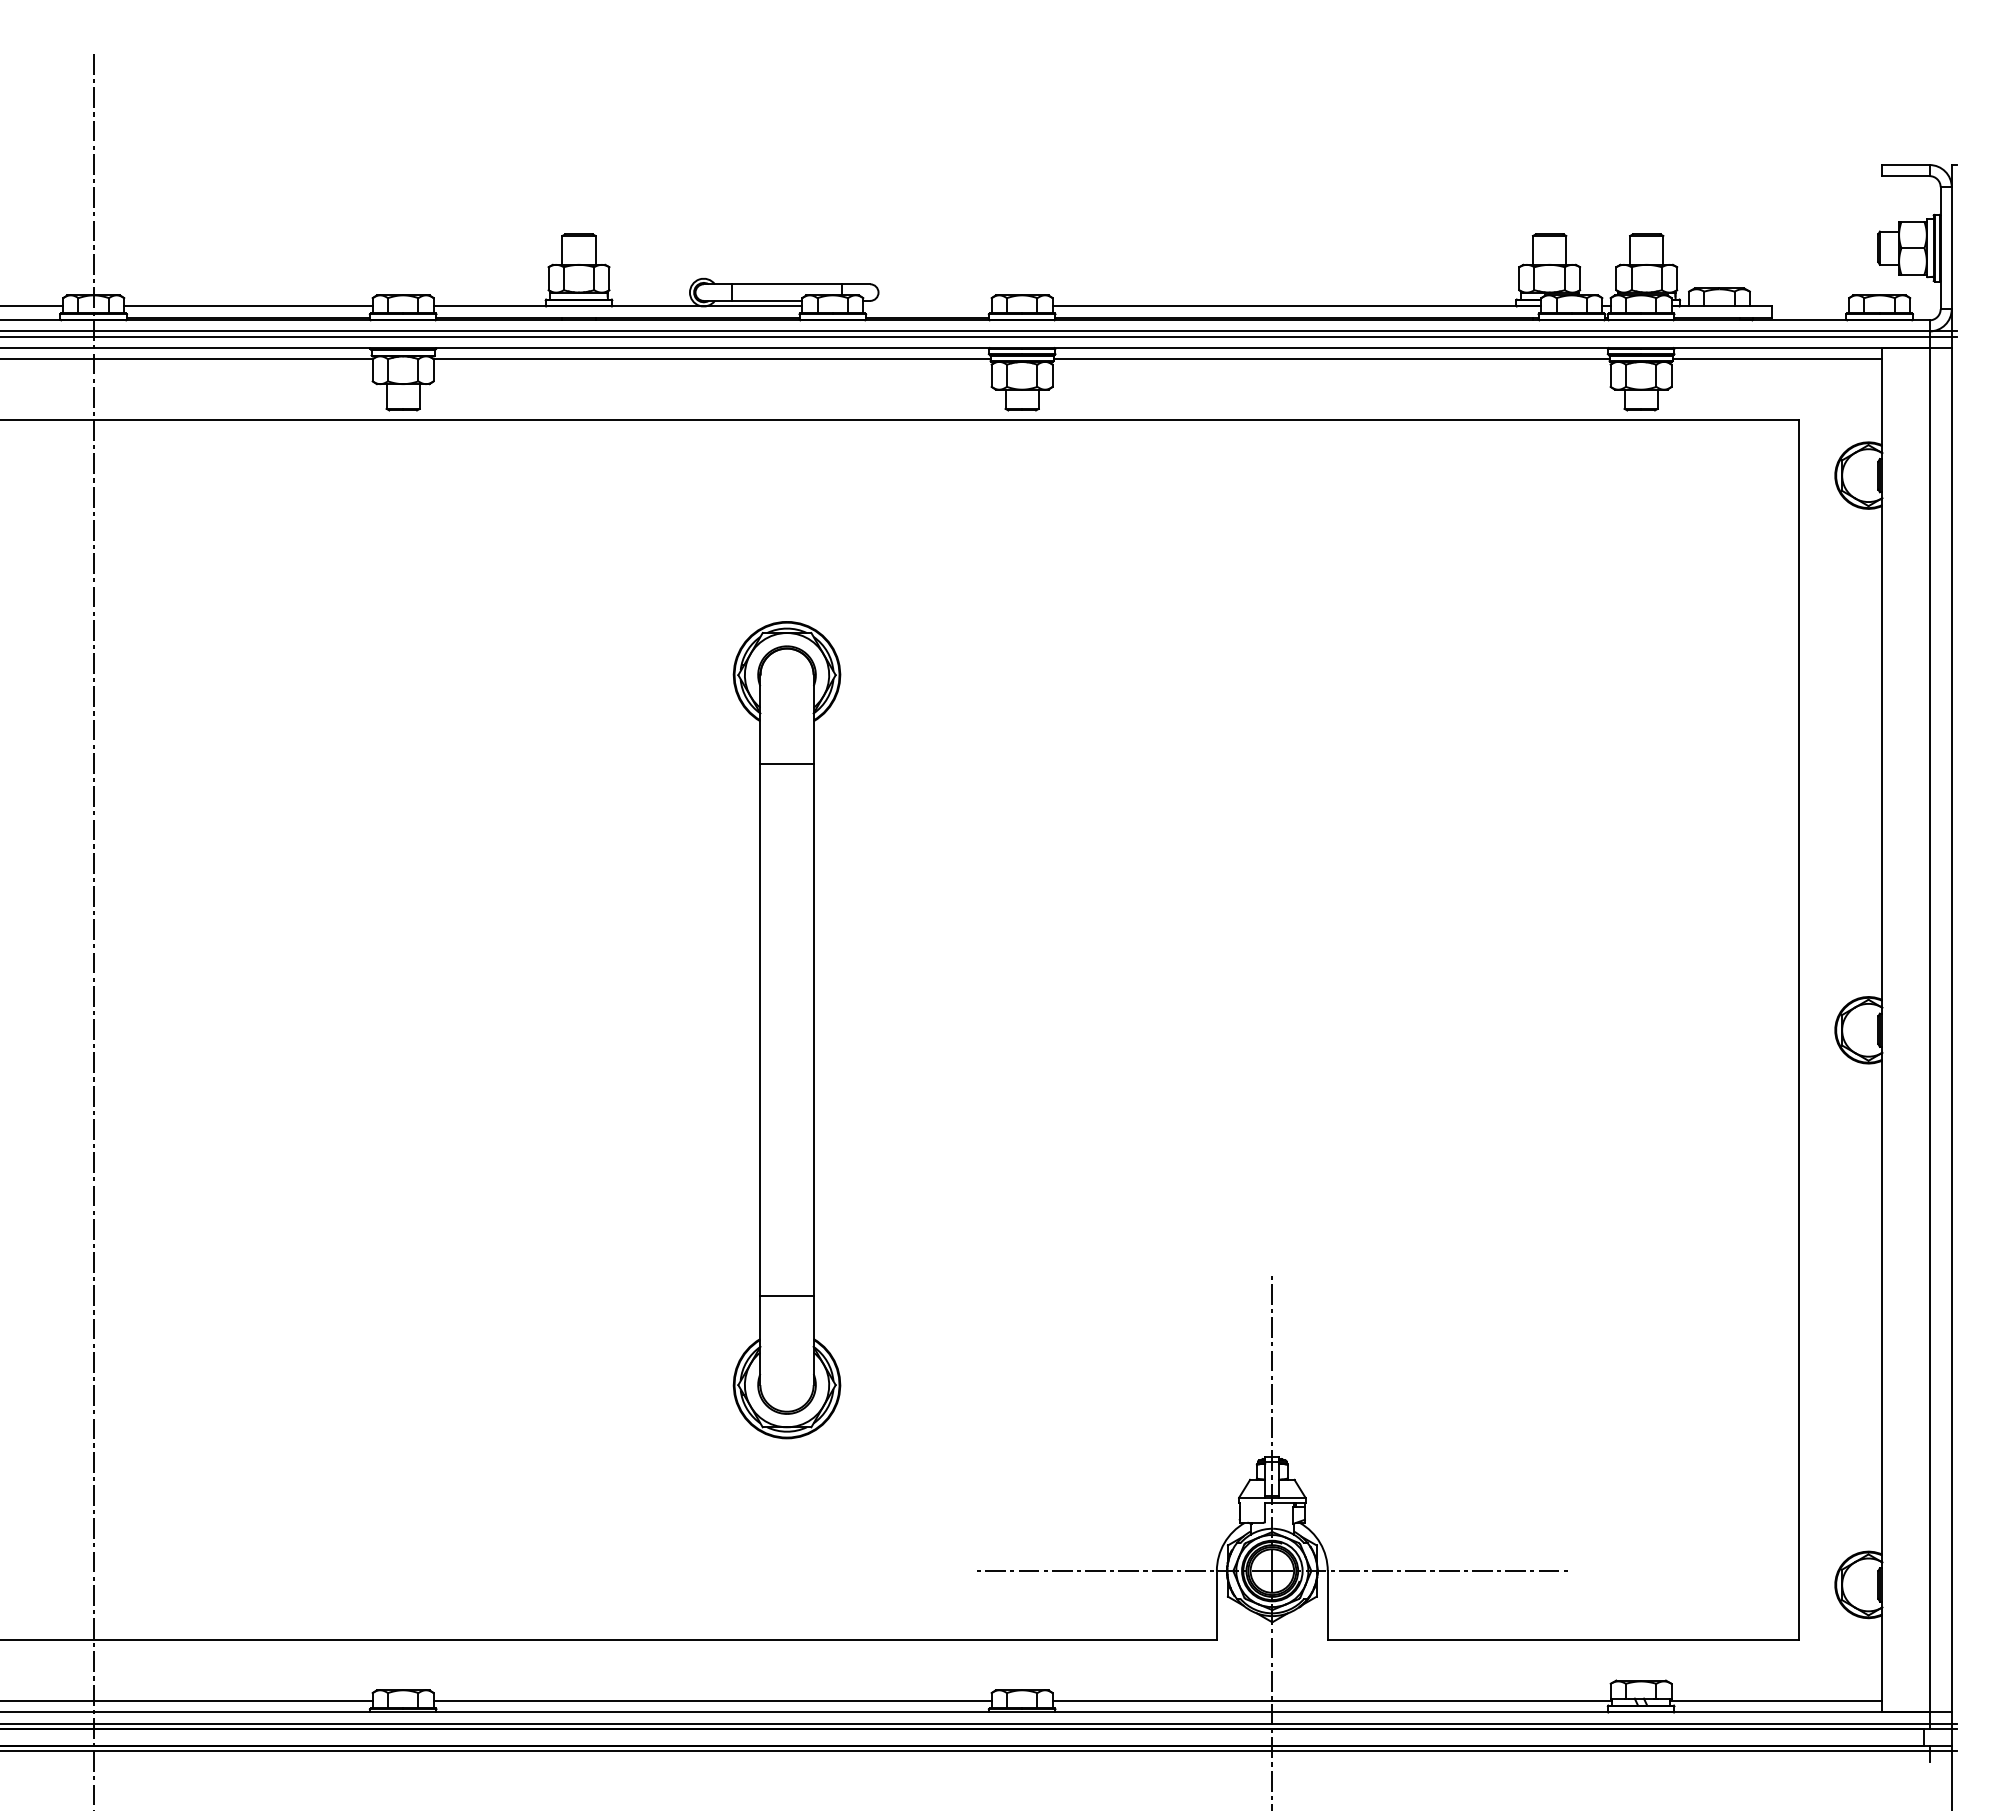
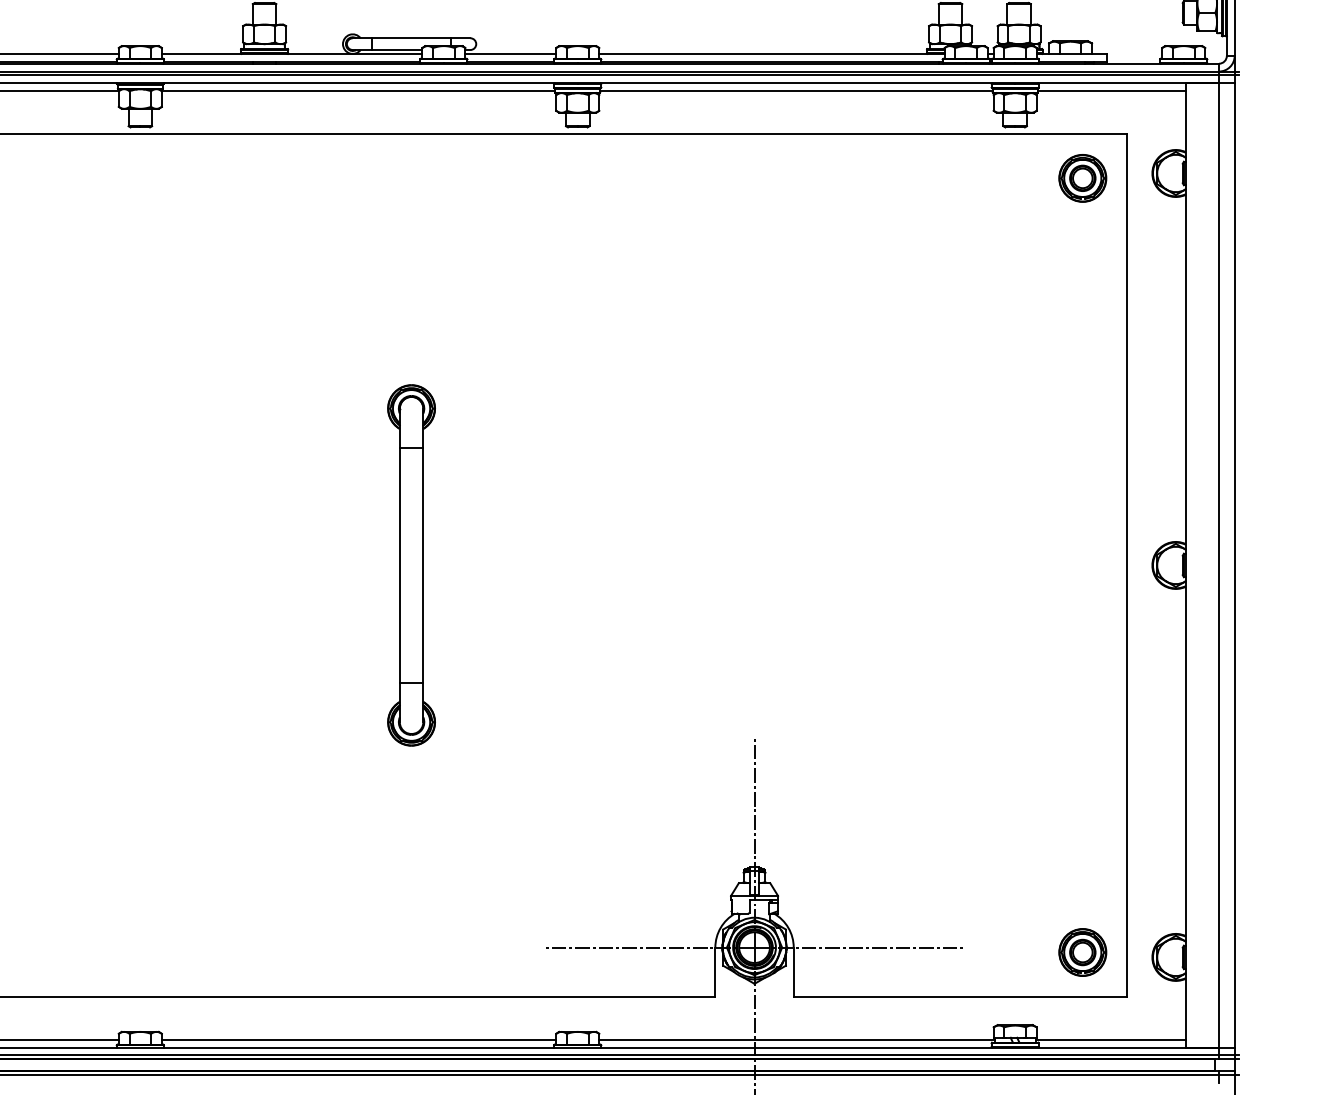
line: (927, 306) -> (510, 53), added
part: (1736, 482) -> (1082, 178), added
part: (786, 1030) -> (411, 565), size x0.62
part: (1736, 1577) -> (1082, 952), added

